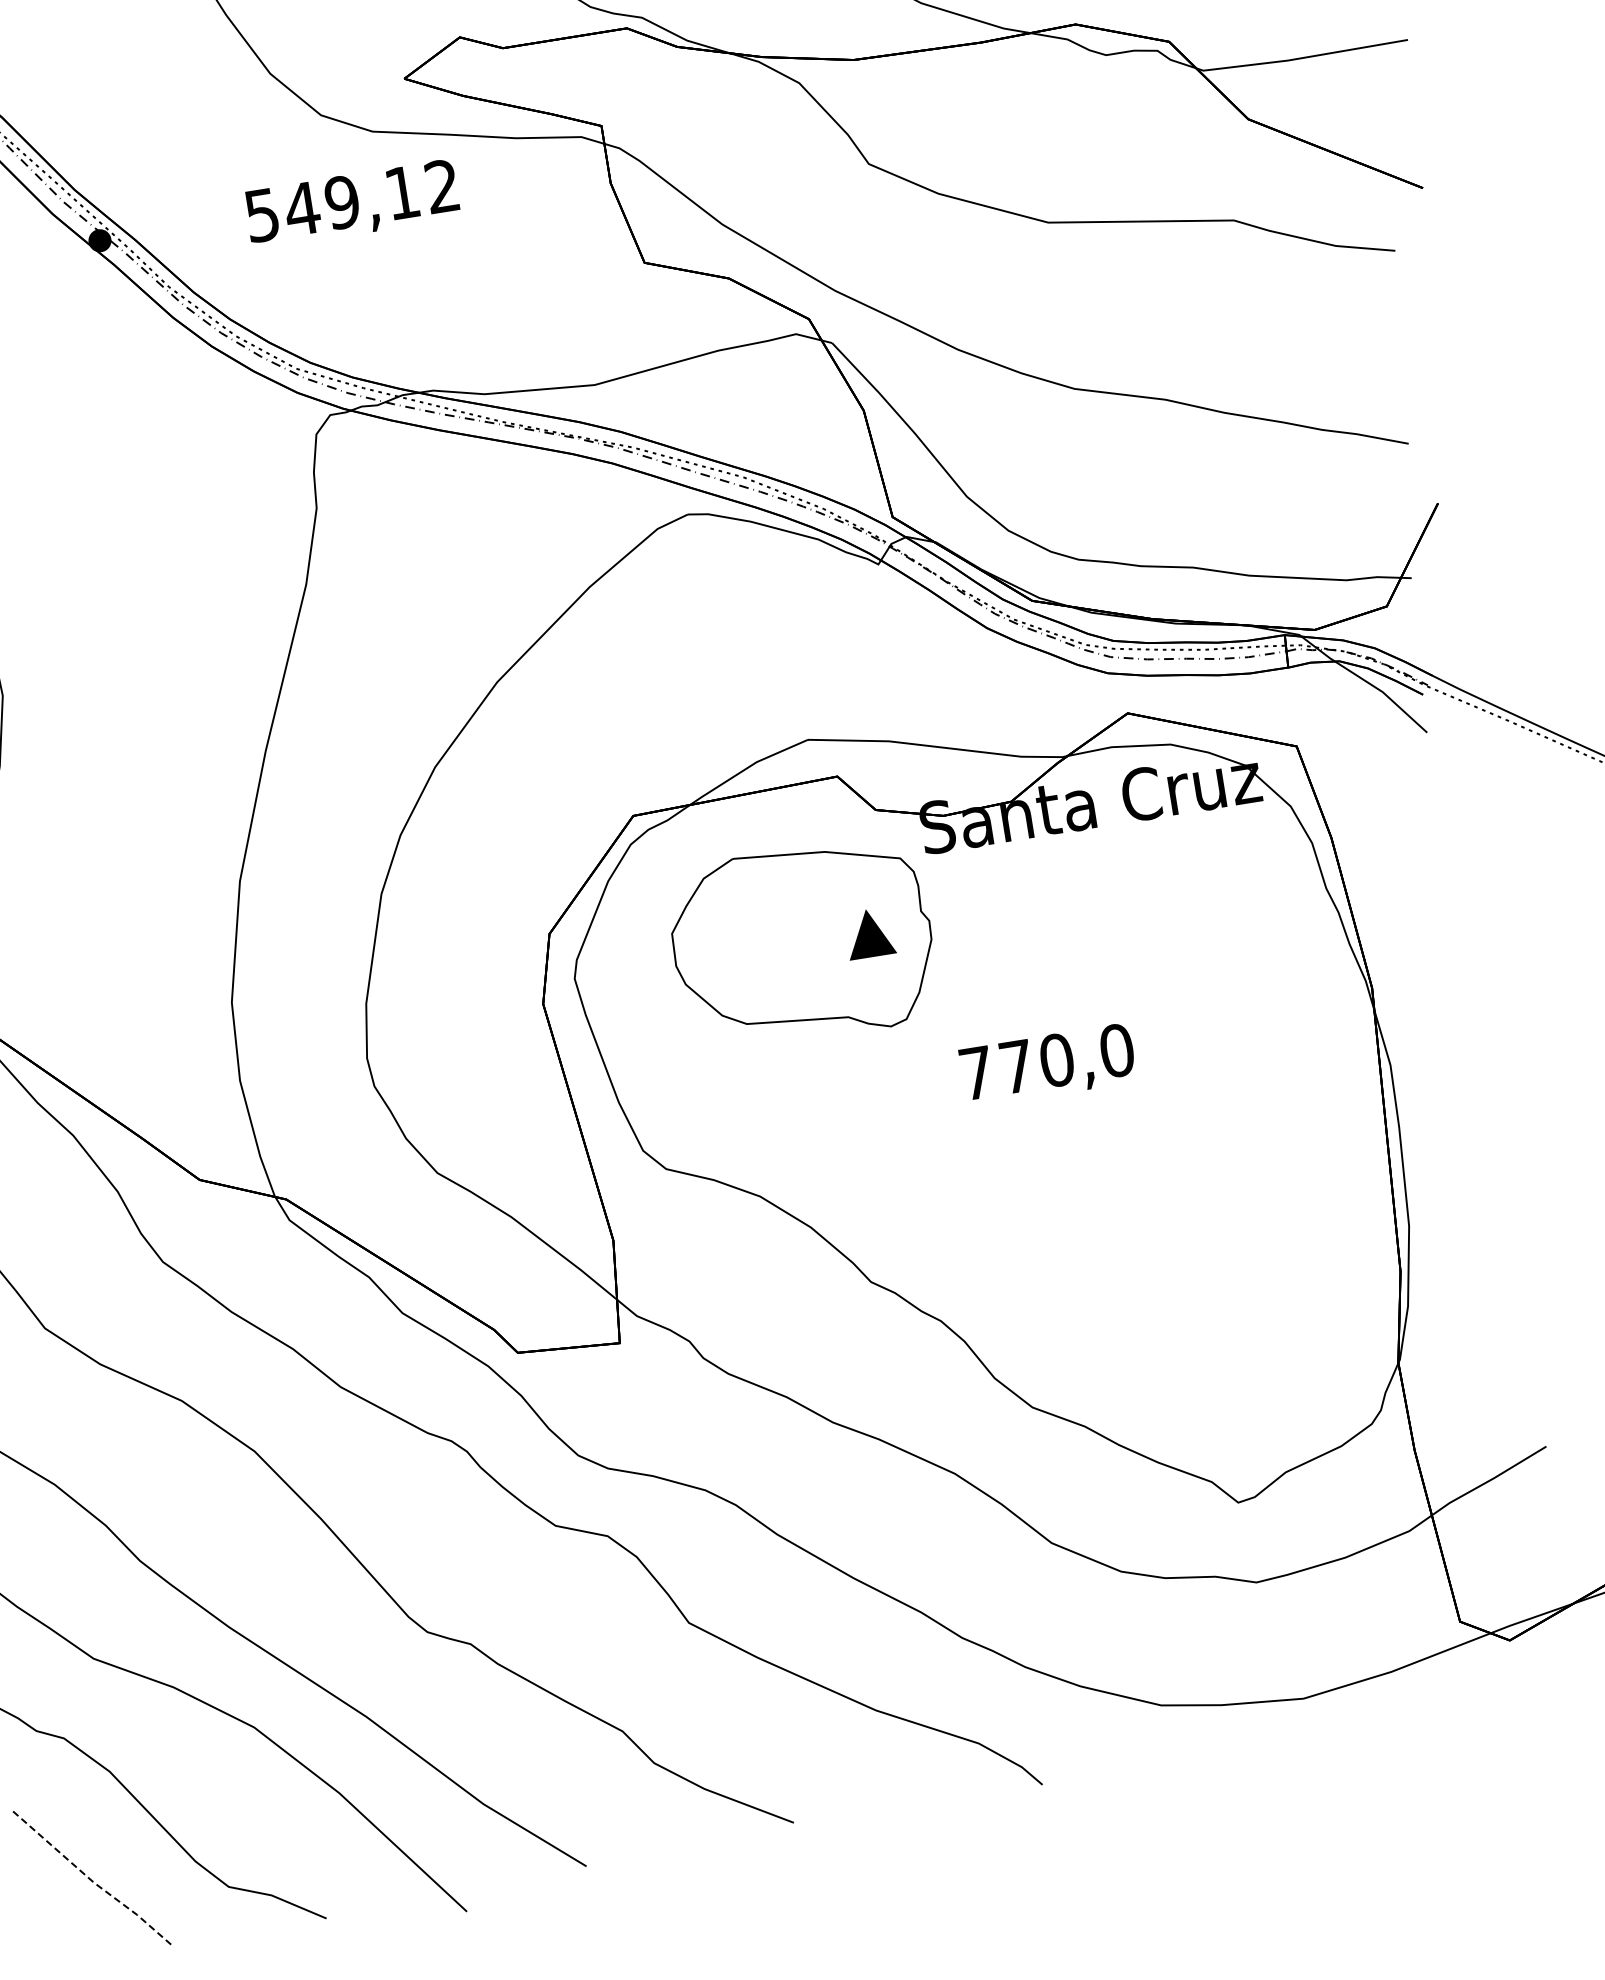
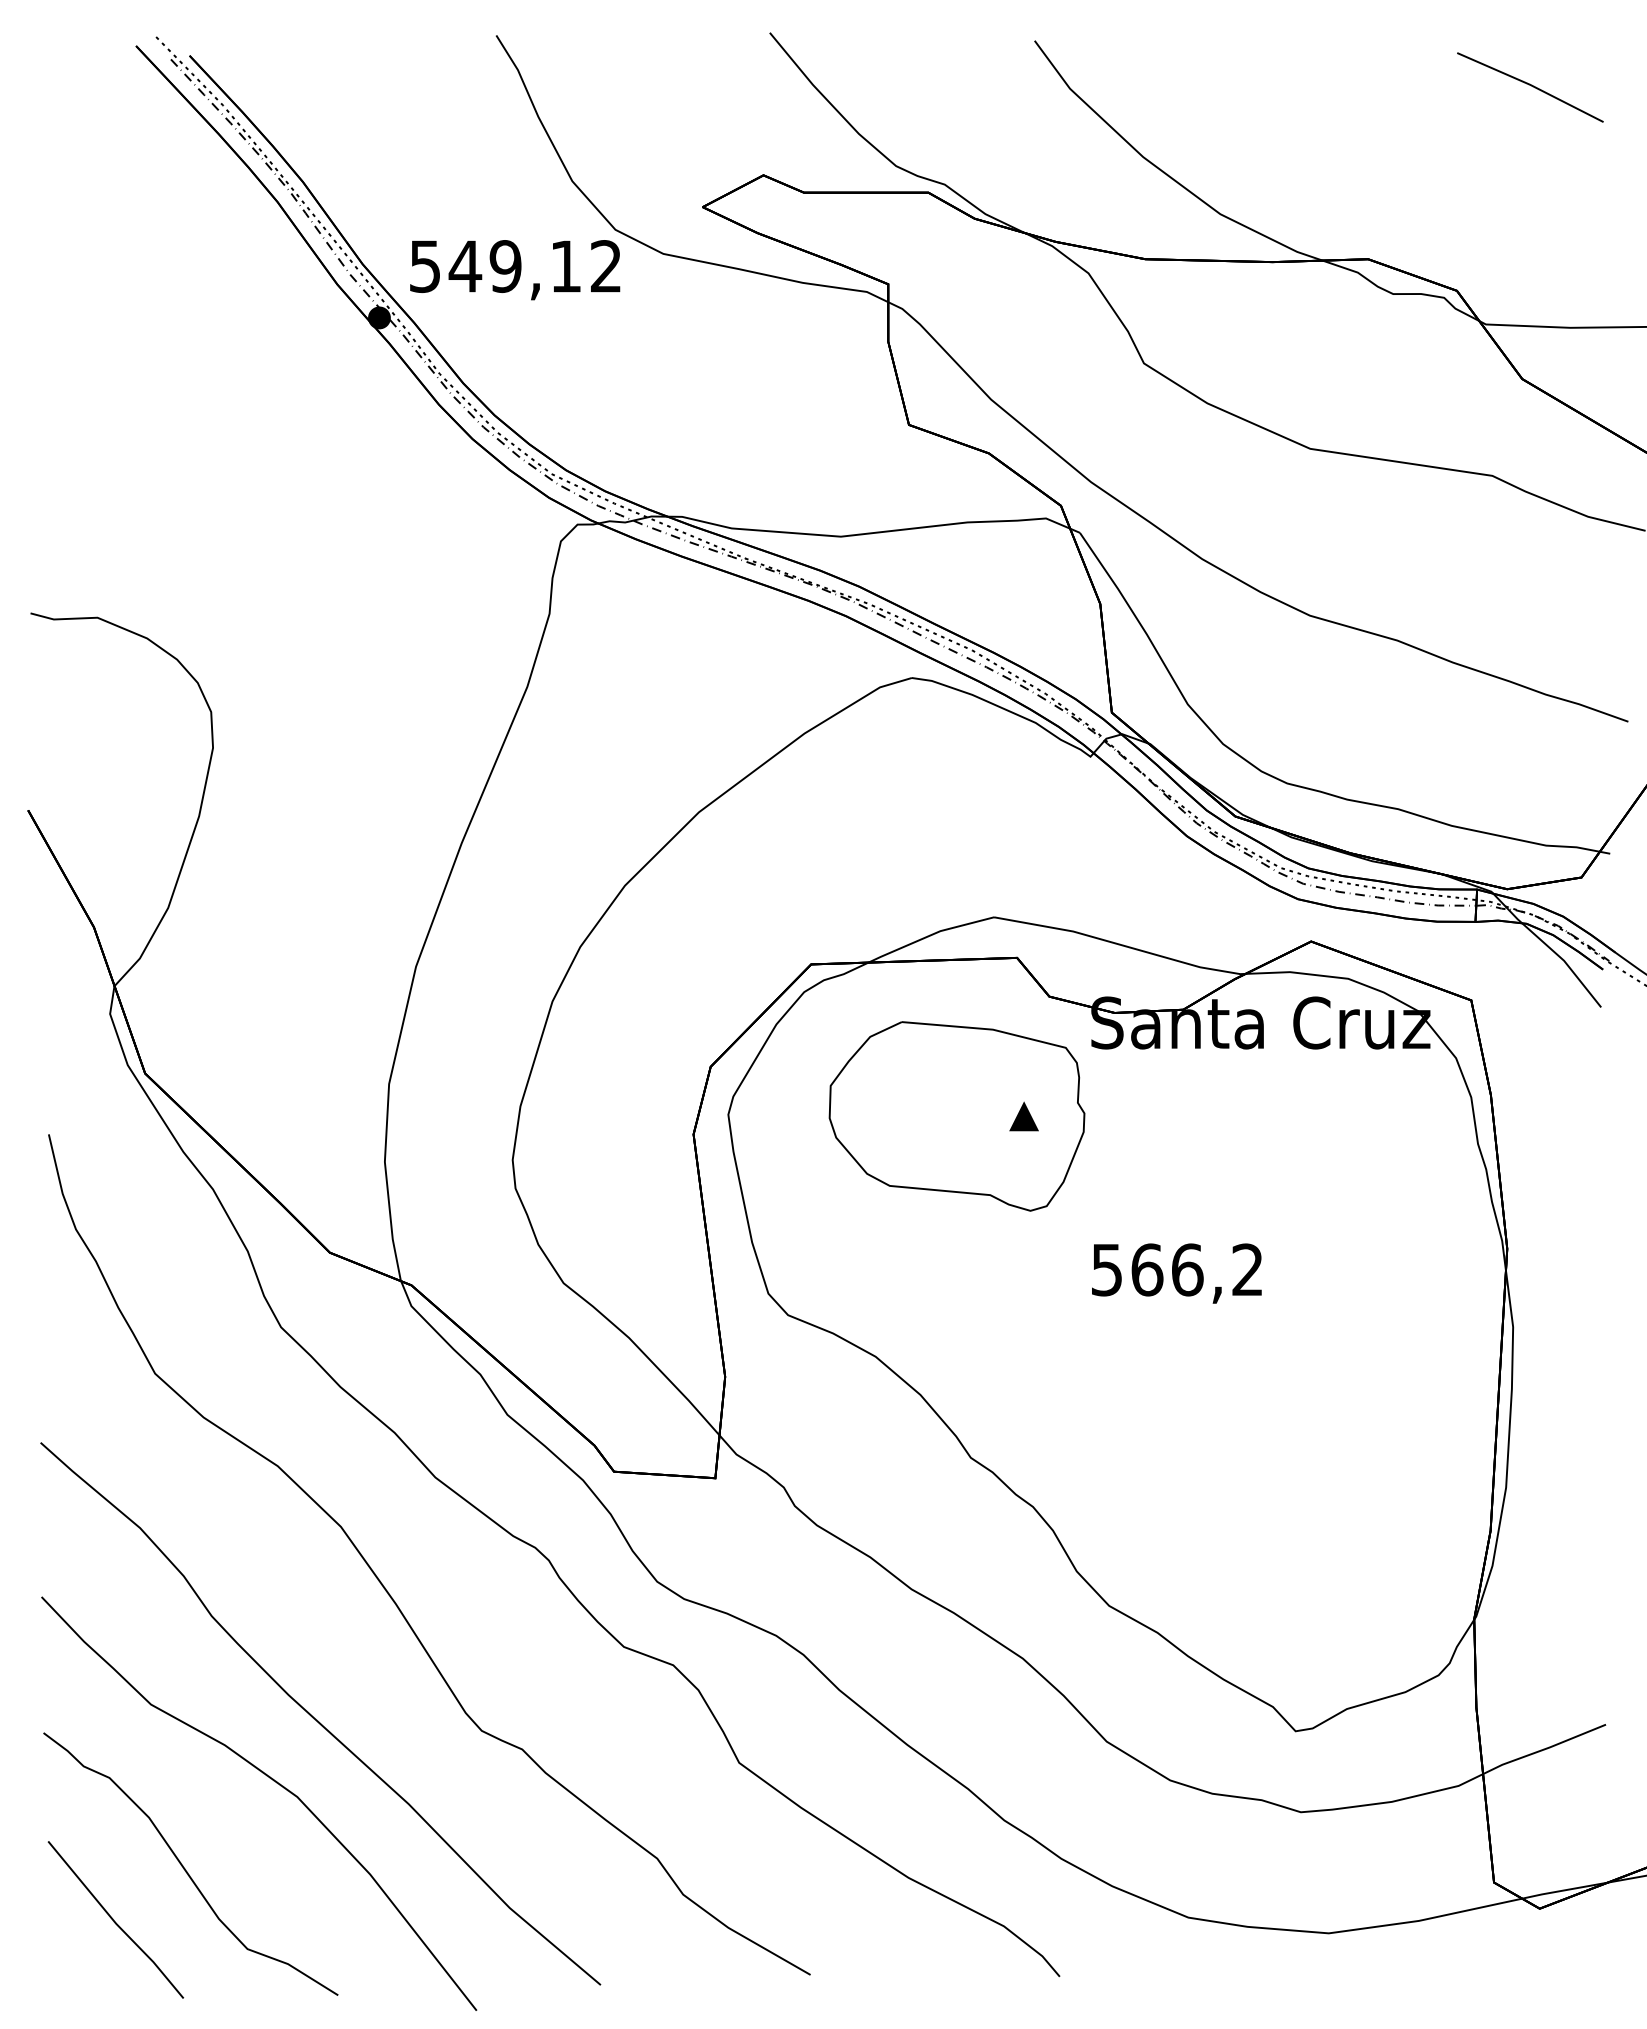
text: (352, 204) -> (515, 270), moved
part: (869, 933) -> (1023, 1116), size x0.62
text: (1046, 1061) -> (1177, 1269), 770,0 -> 566,2
line: (93, 1882) -> (115, 1923), dashed -> solid

